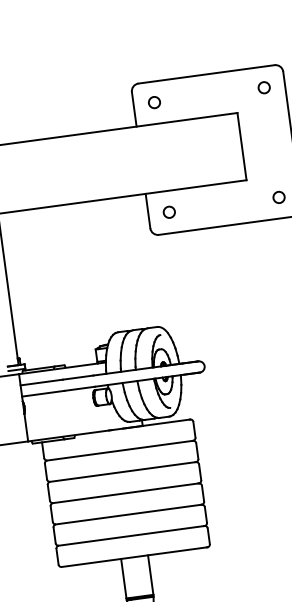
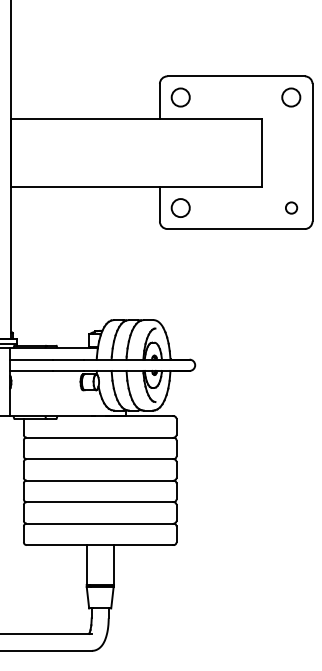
circle: (264, 86) -> (291, 96), size x1.6
circle: (154, 101) -> (180, 96), size x1.6
circle: (168, 211) -> (180, 207), size x1.6

